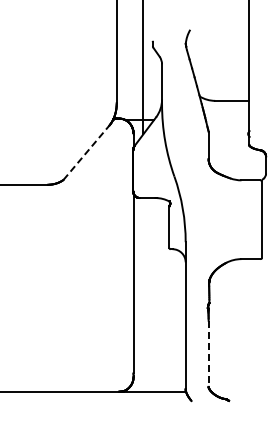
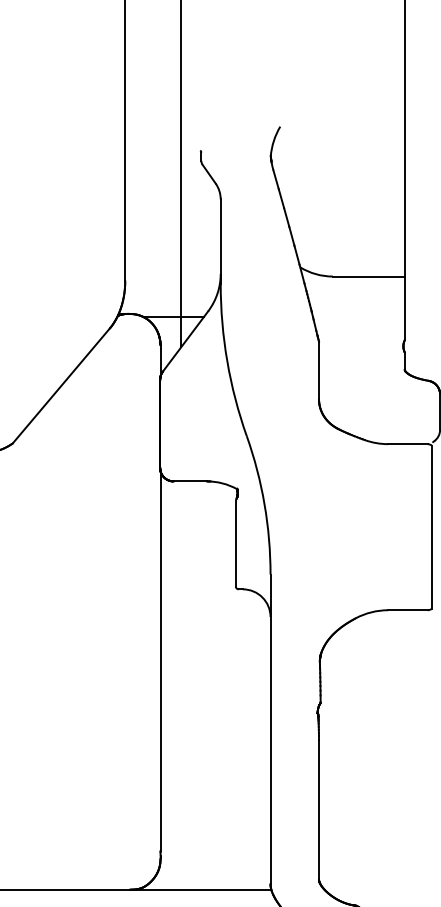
line: (86, 152) -> (61, 385), dashed -> solid
line: (208, 354) -> (318, 811), dashed -> solid

